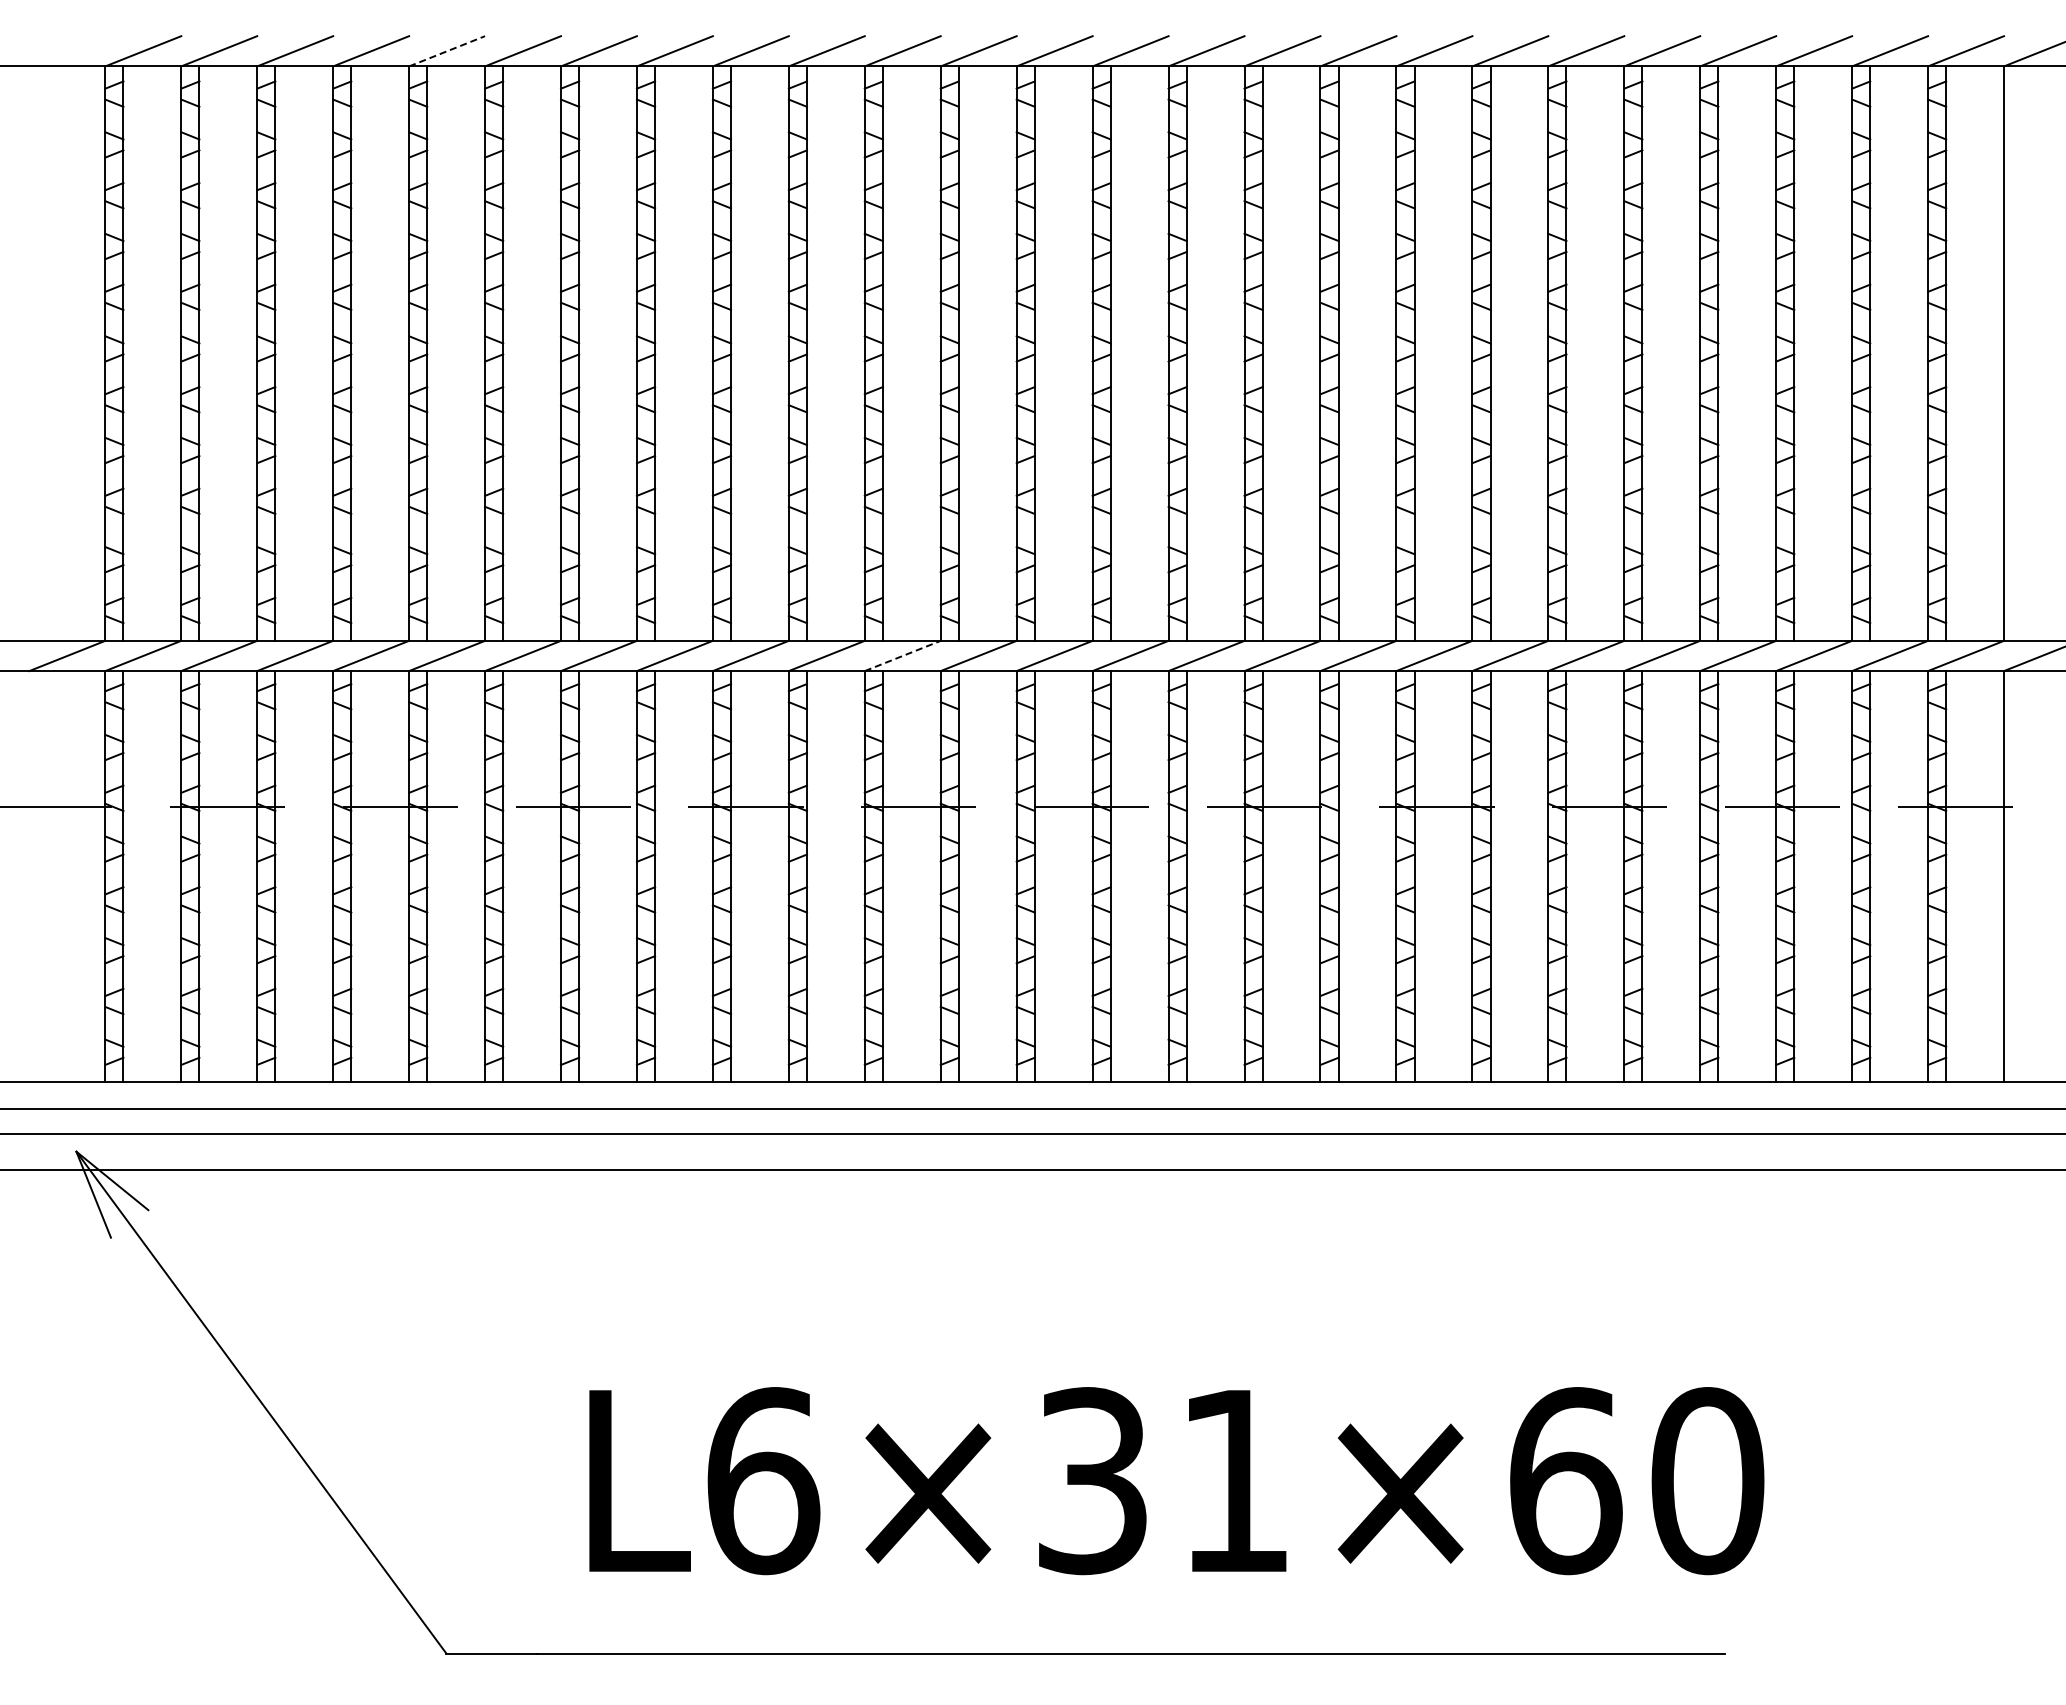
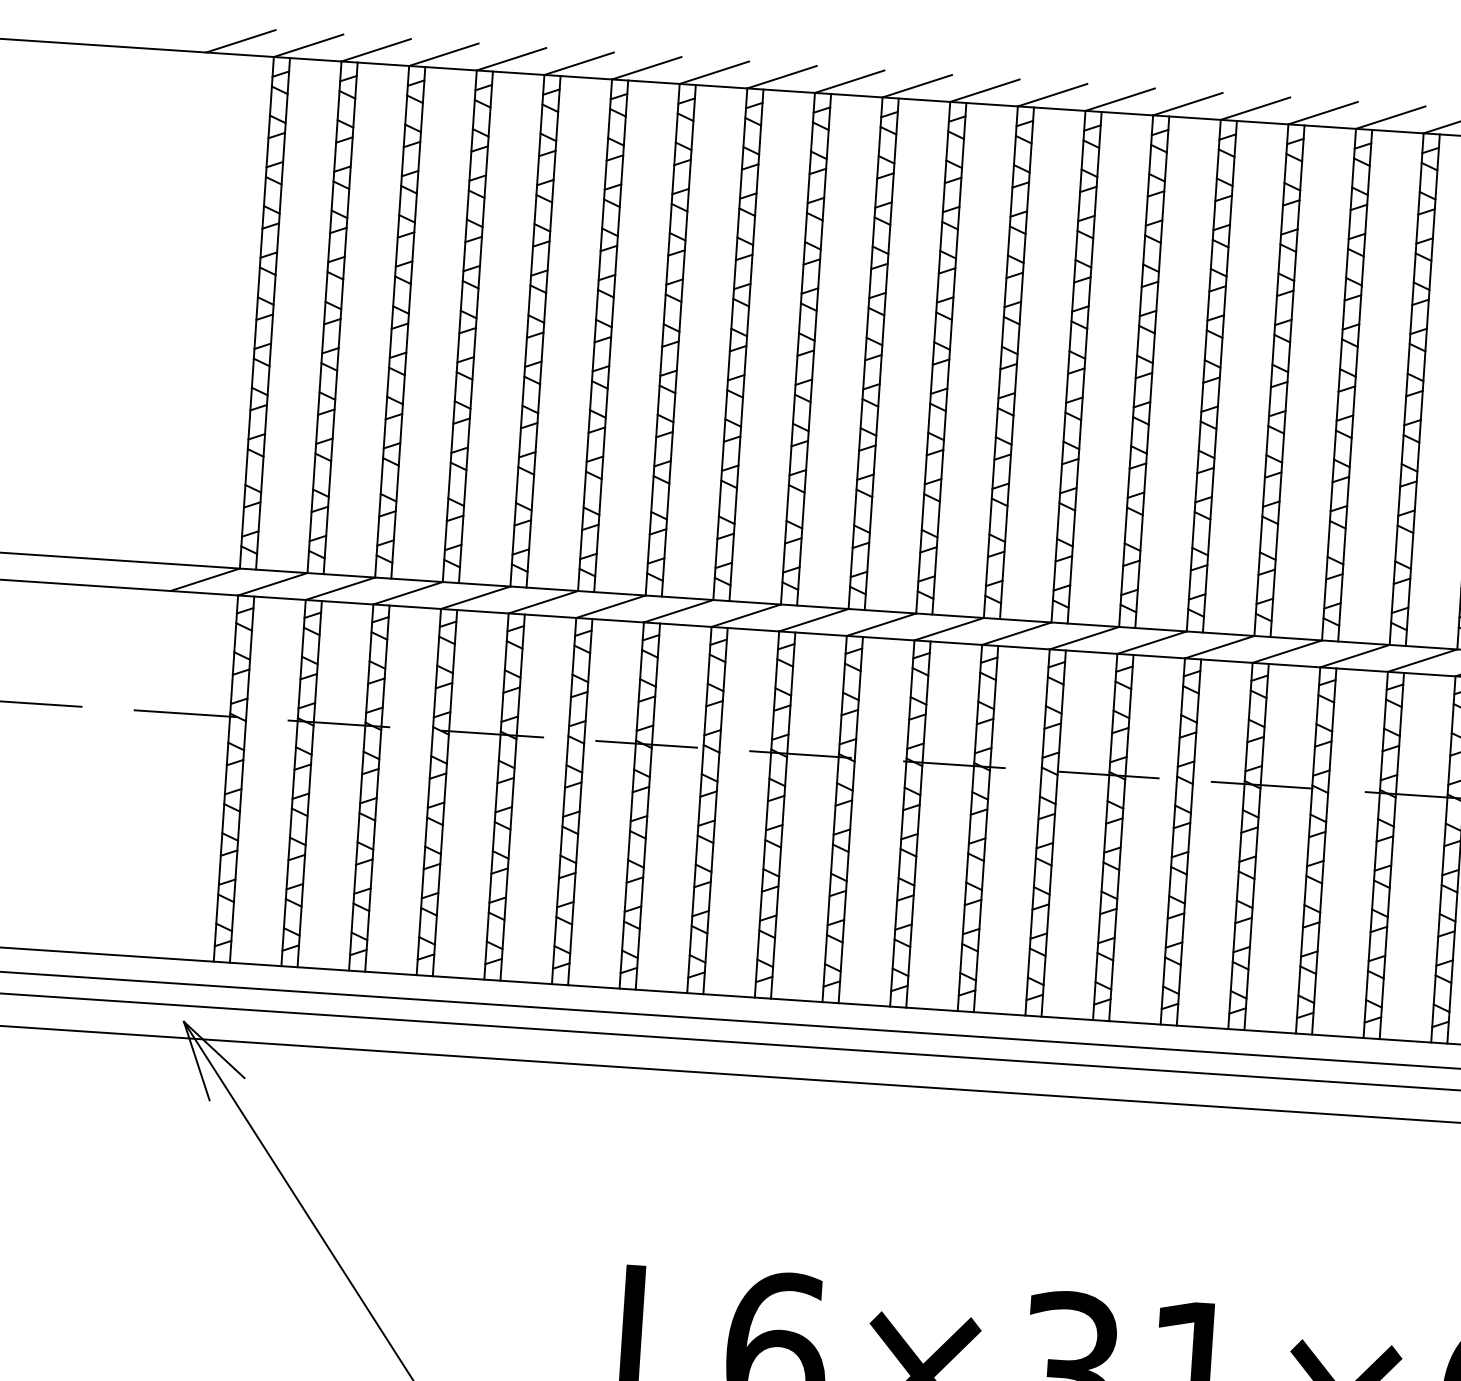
line: (67, 51) -> (241, 41), added
line: (447, 51) -> (579, 63), dashed -> solid
line: (902, 655) -> (948, 628), dashed -> solid

